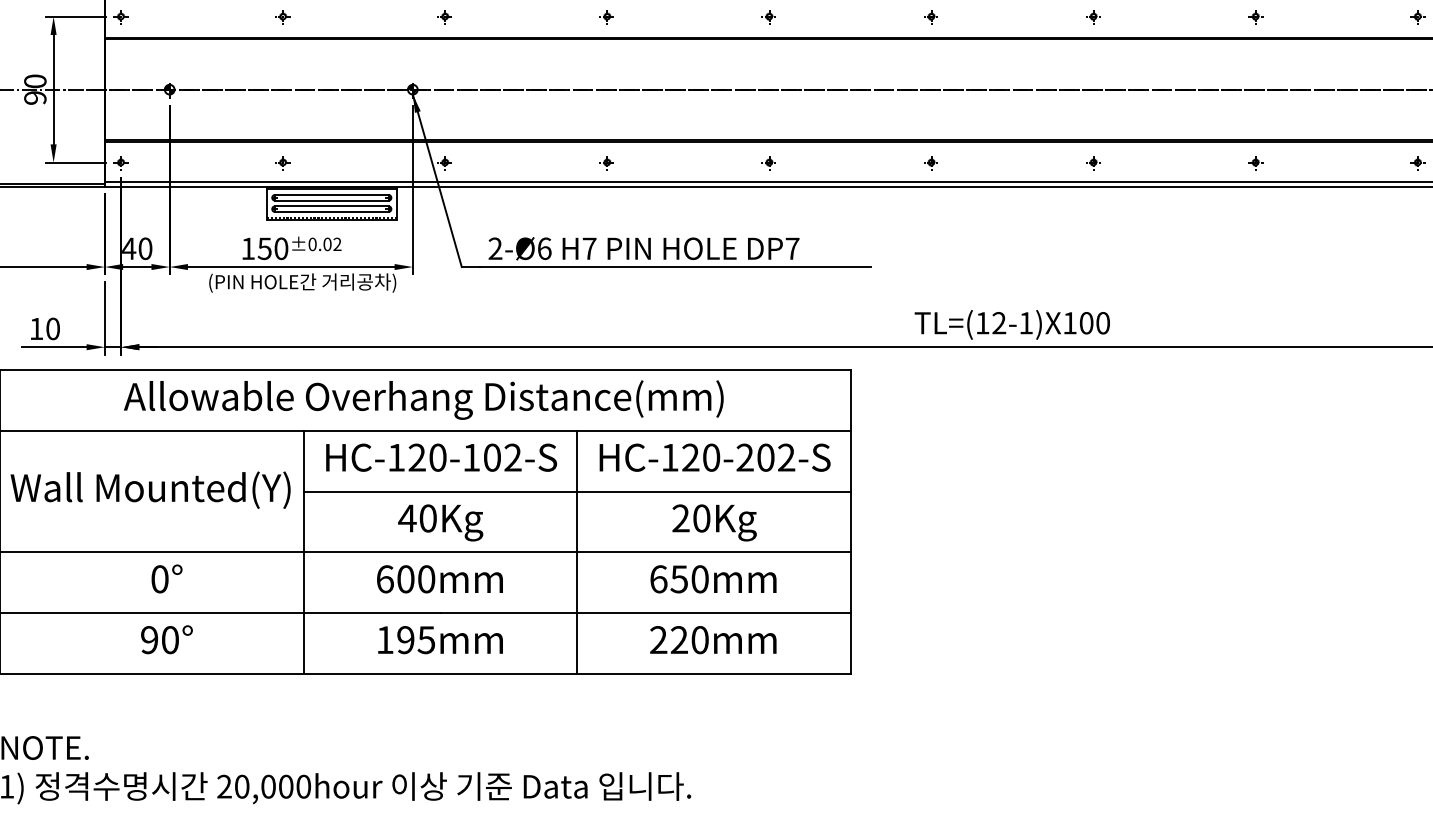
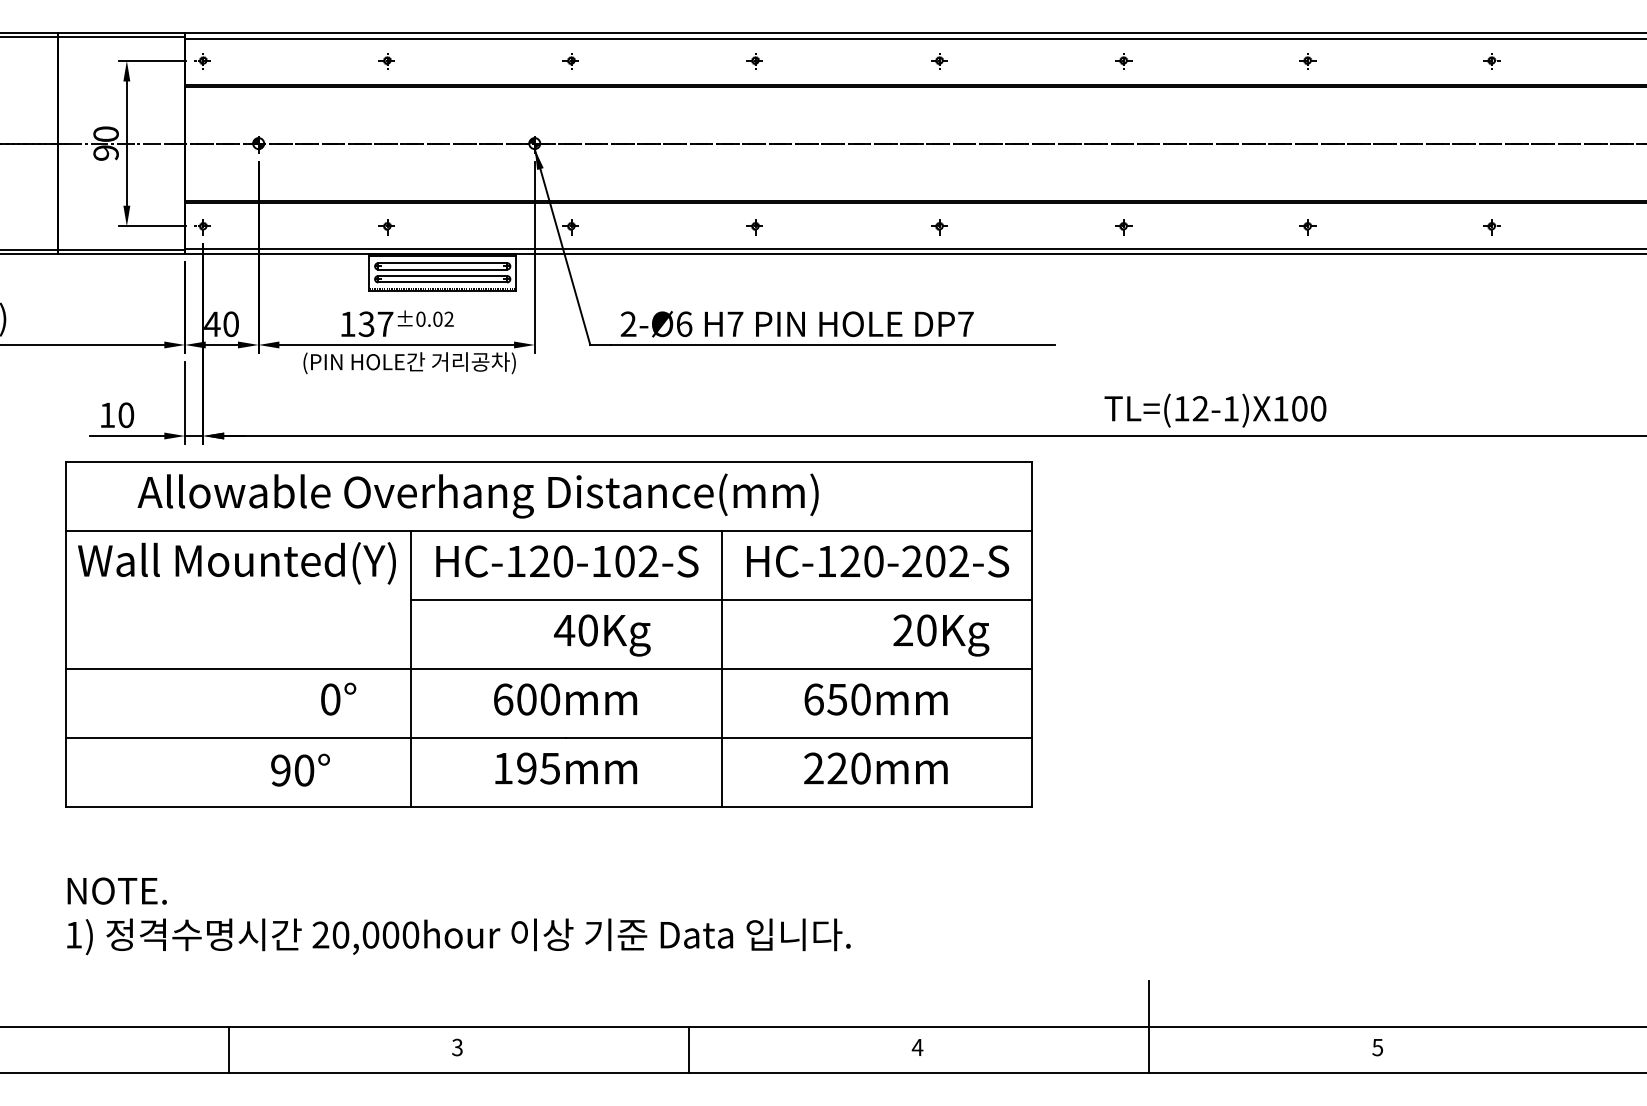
text: (273, 249) -> (376, 324), 150 -> 137
text: (423, 399) -> (477, 495), moved
text: (150, 490) -> (236, 563), moved
text: (440, 522) -> (602, 635), moved
text: (714, 522) -> (941, 635), moved
text: (166, 578) -> (338, 698), moved
text: (166, 639) -> (300, 769), moved

